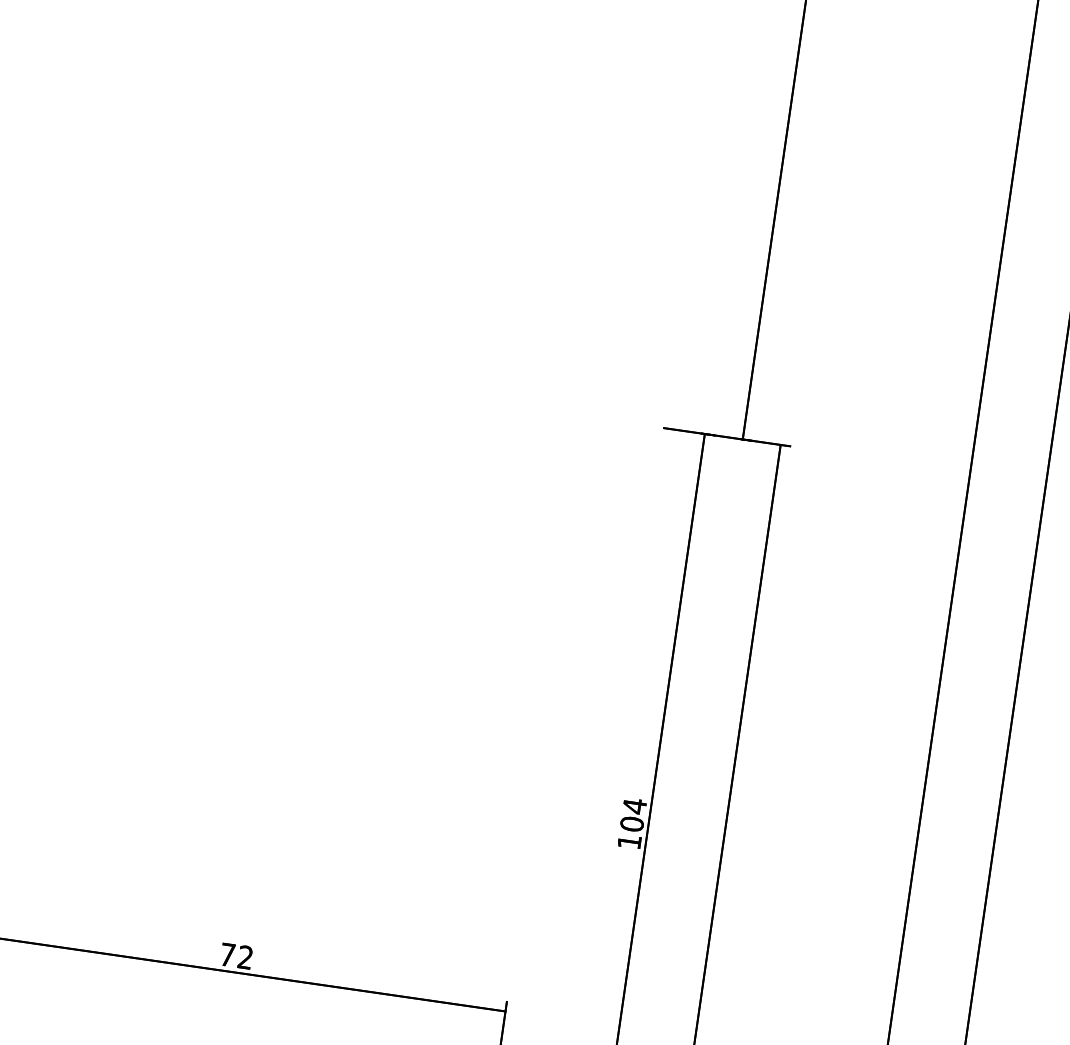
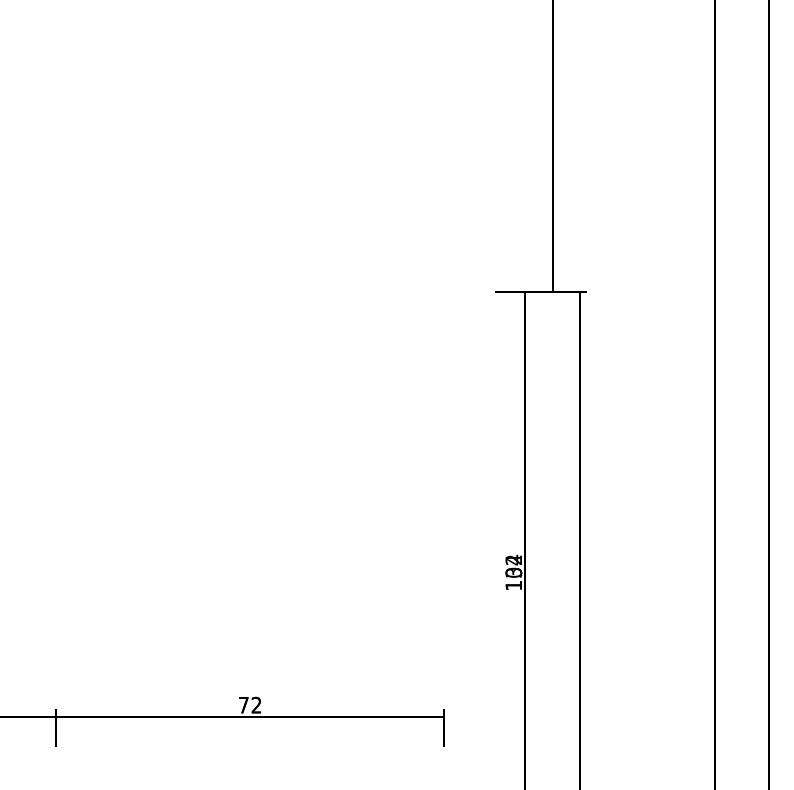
text: (633, 813) -> (513, 565), 104 -> 132

